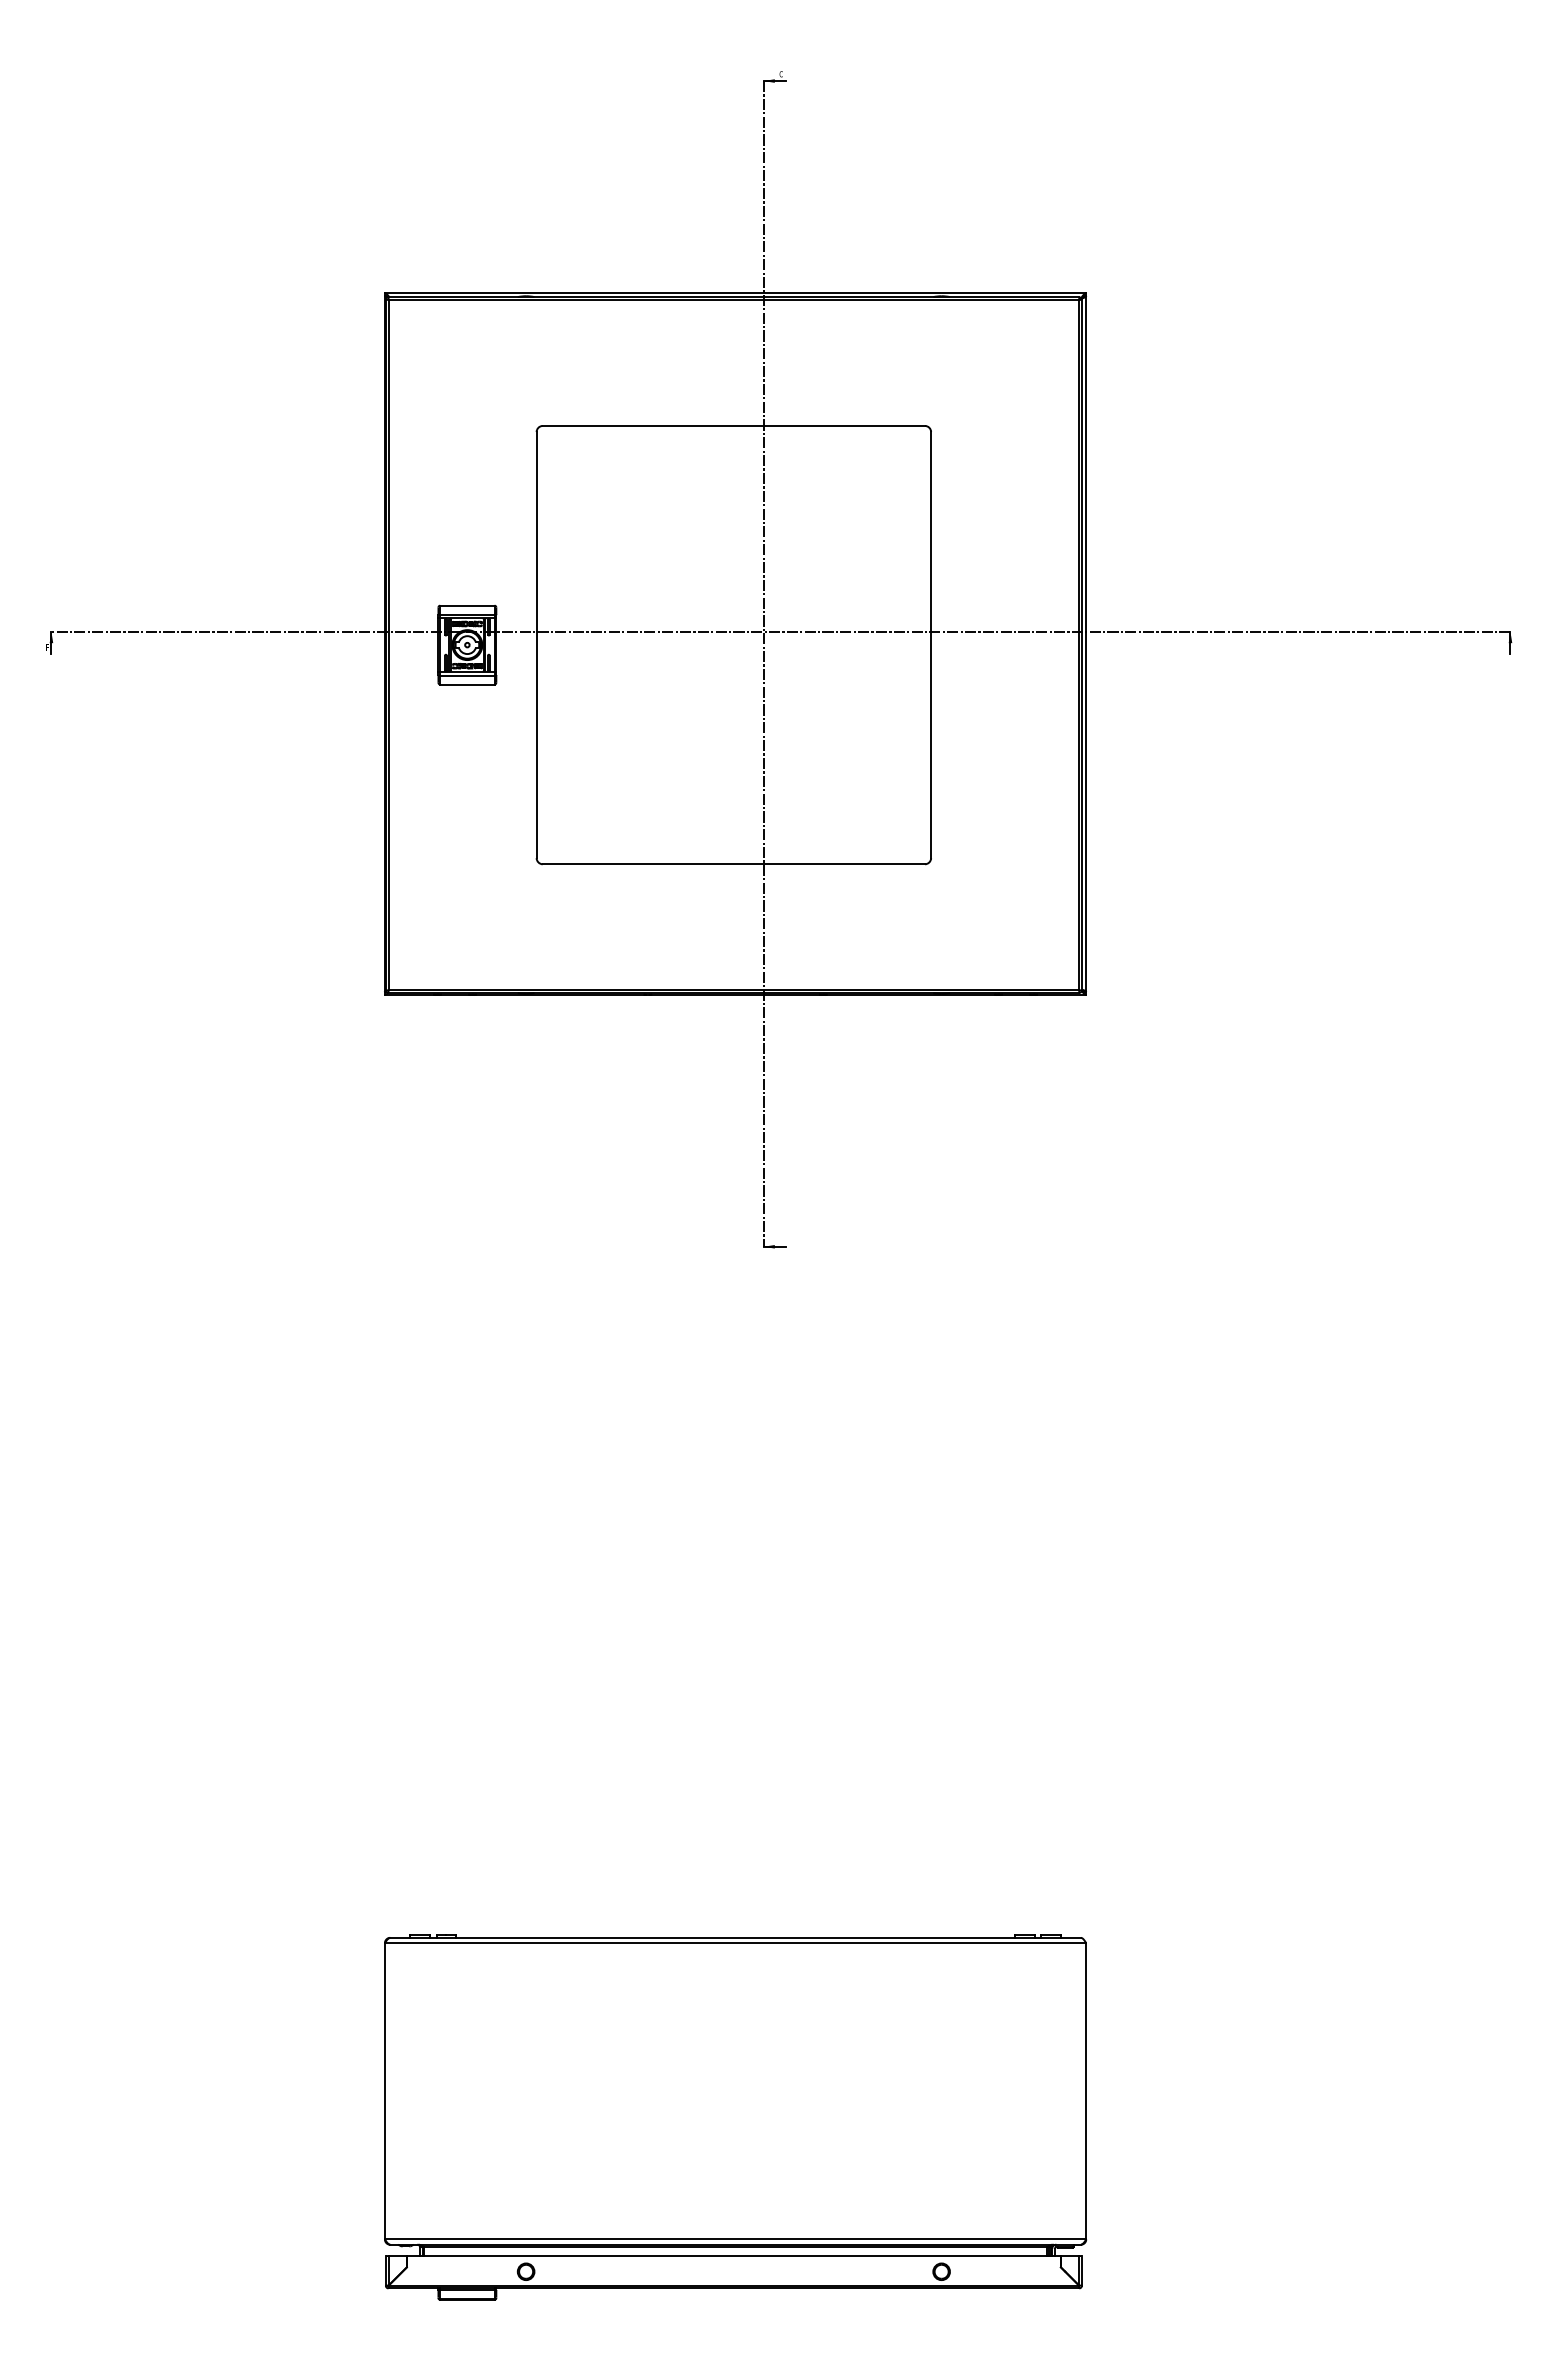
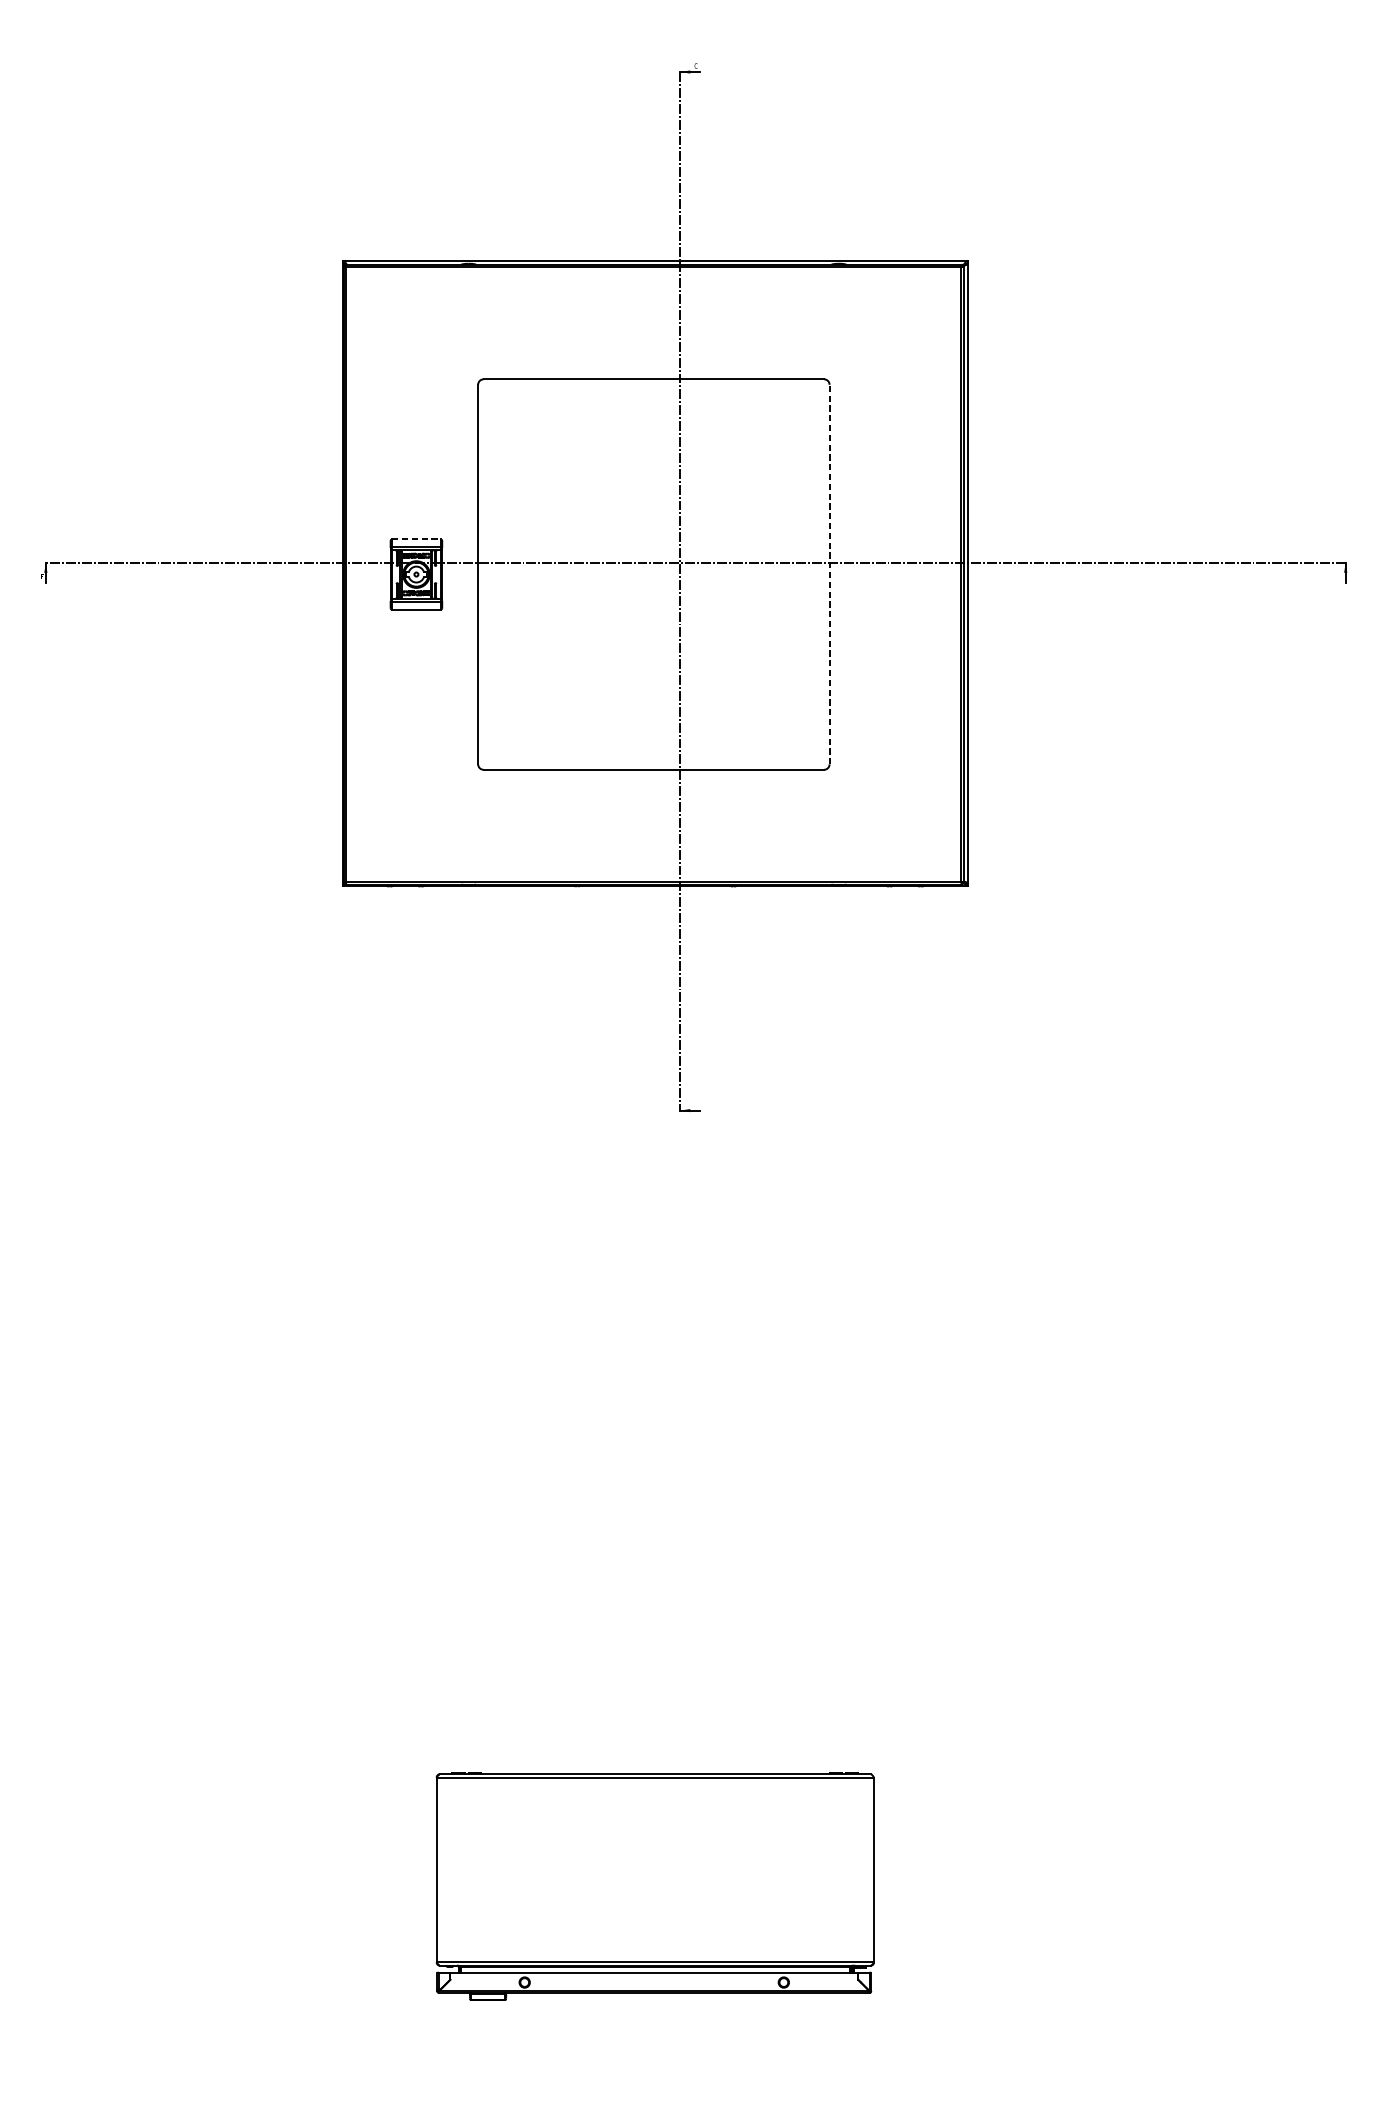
line: (467, 605) -> (416, 539), solid -> dashed
line: (931, 644) -> (829, 574), solid -> dashed
part: (735, 2117) -> (655, 1886), size x0.7

